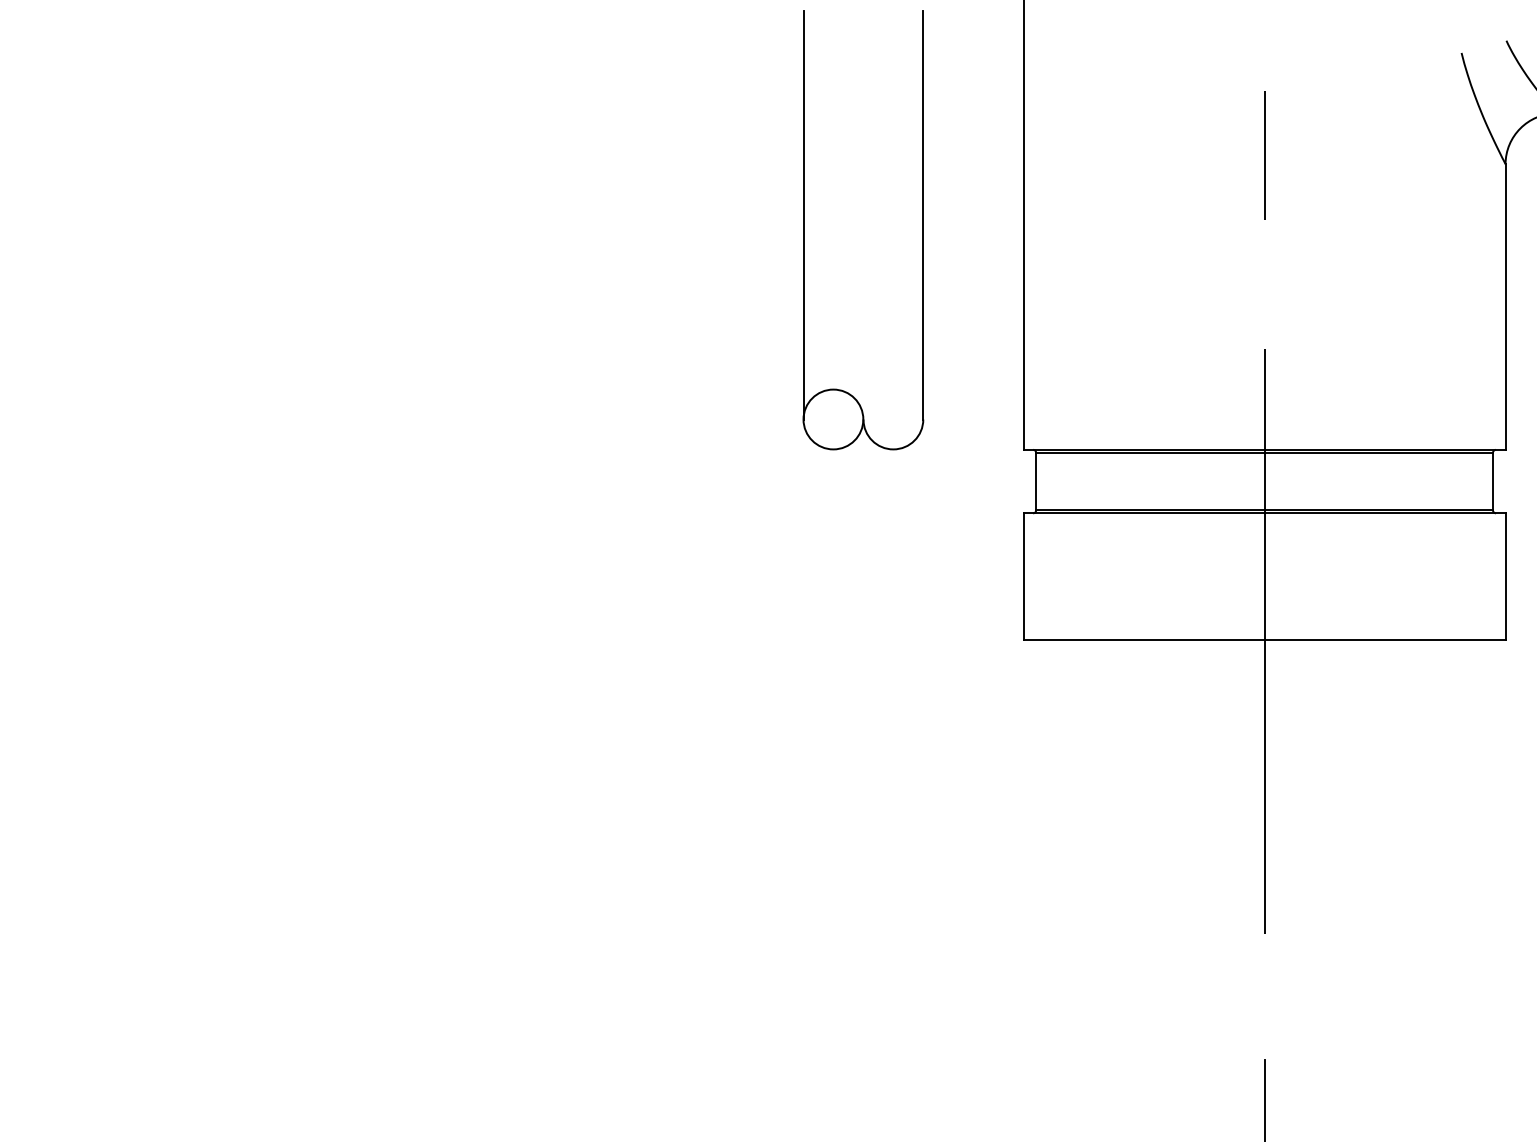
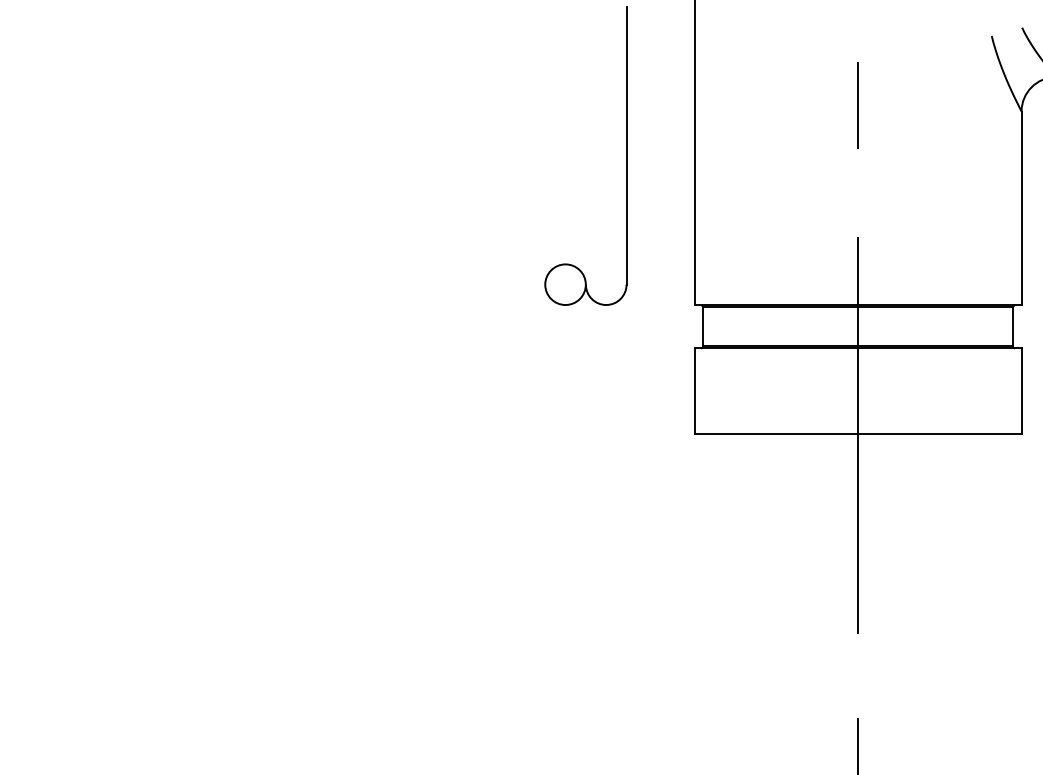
line: (803, 214) -> (545, 145), removed

